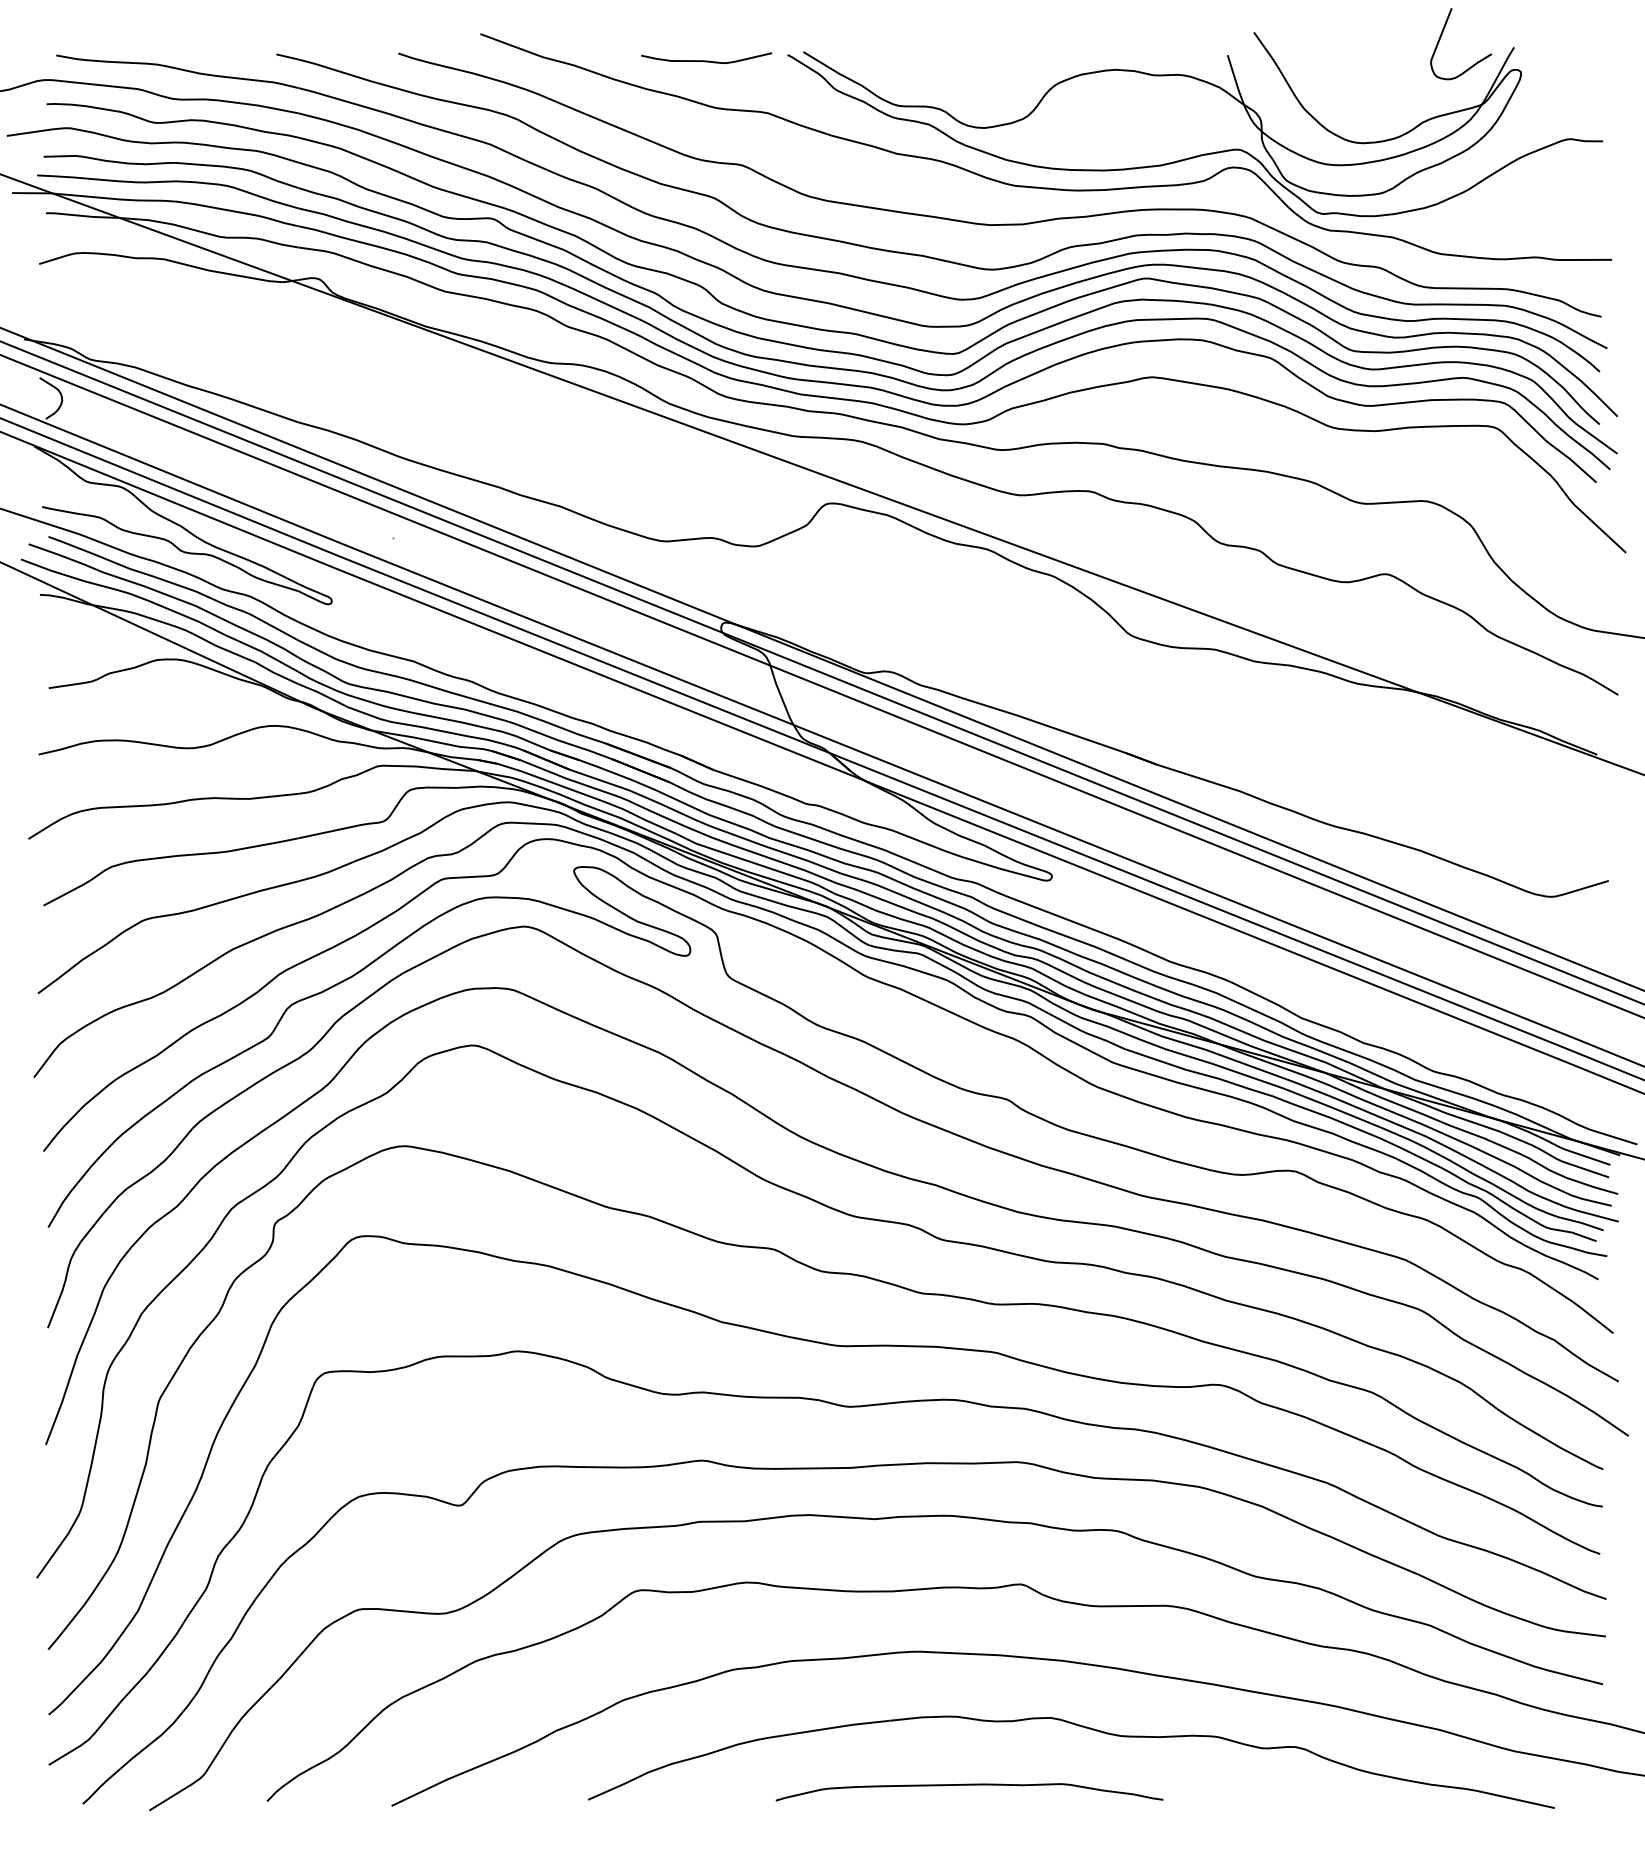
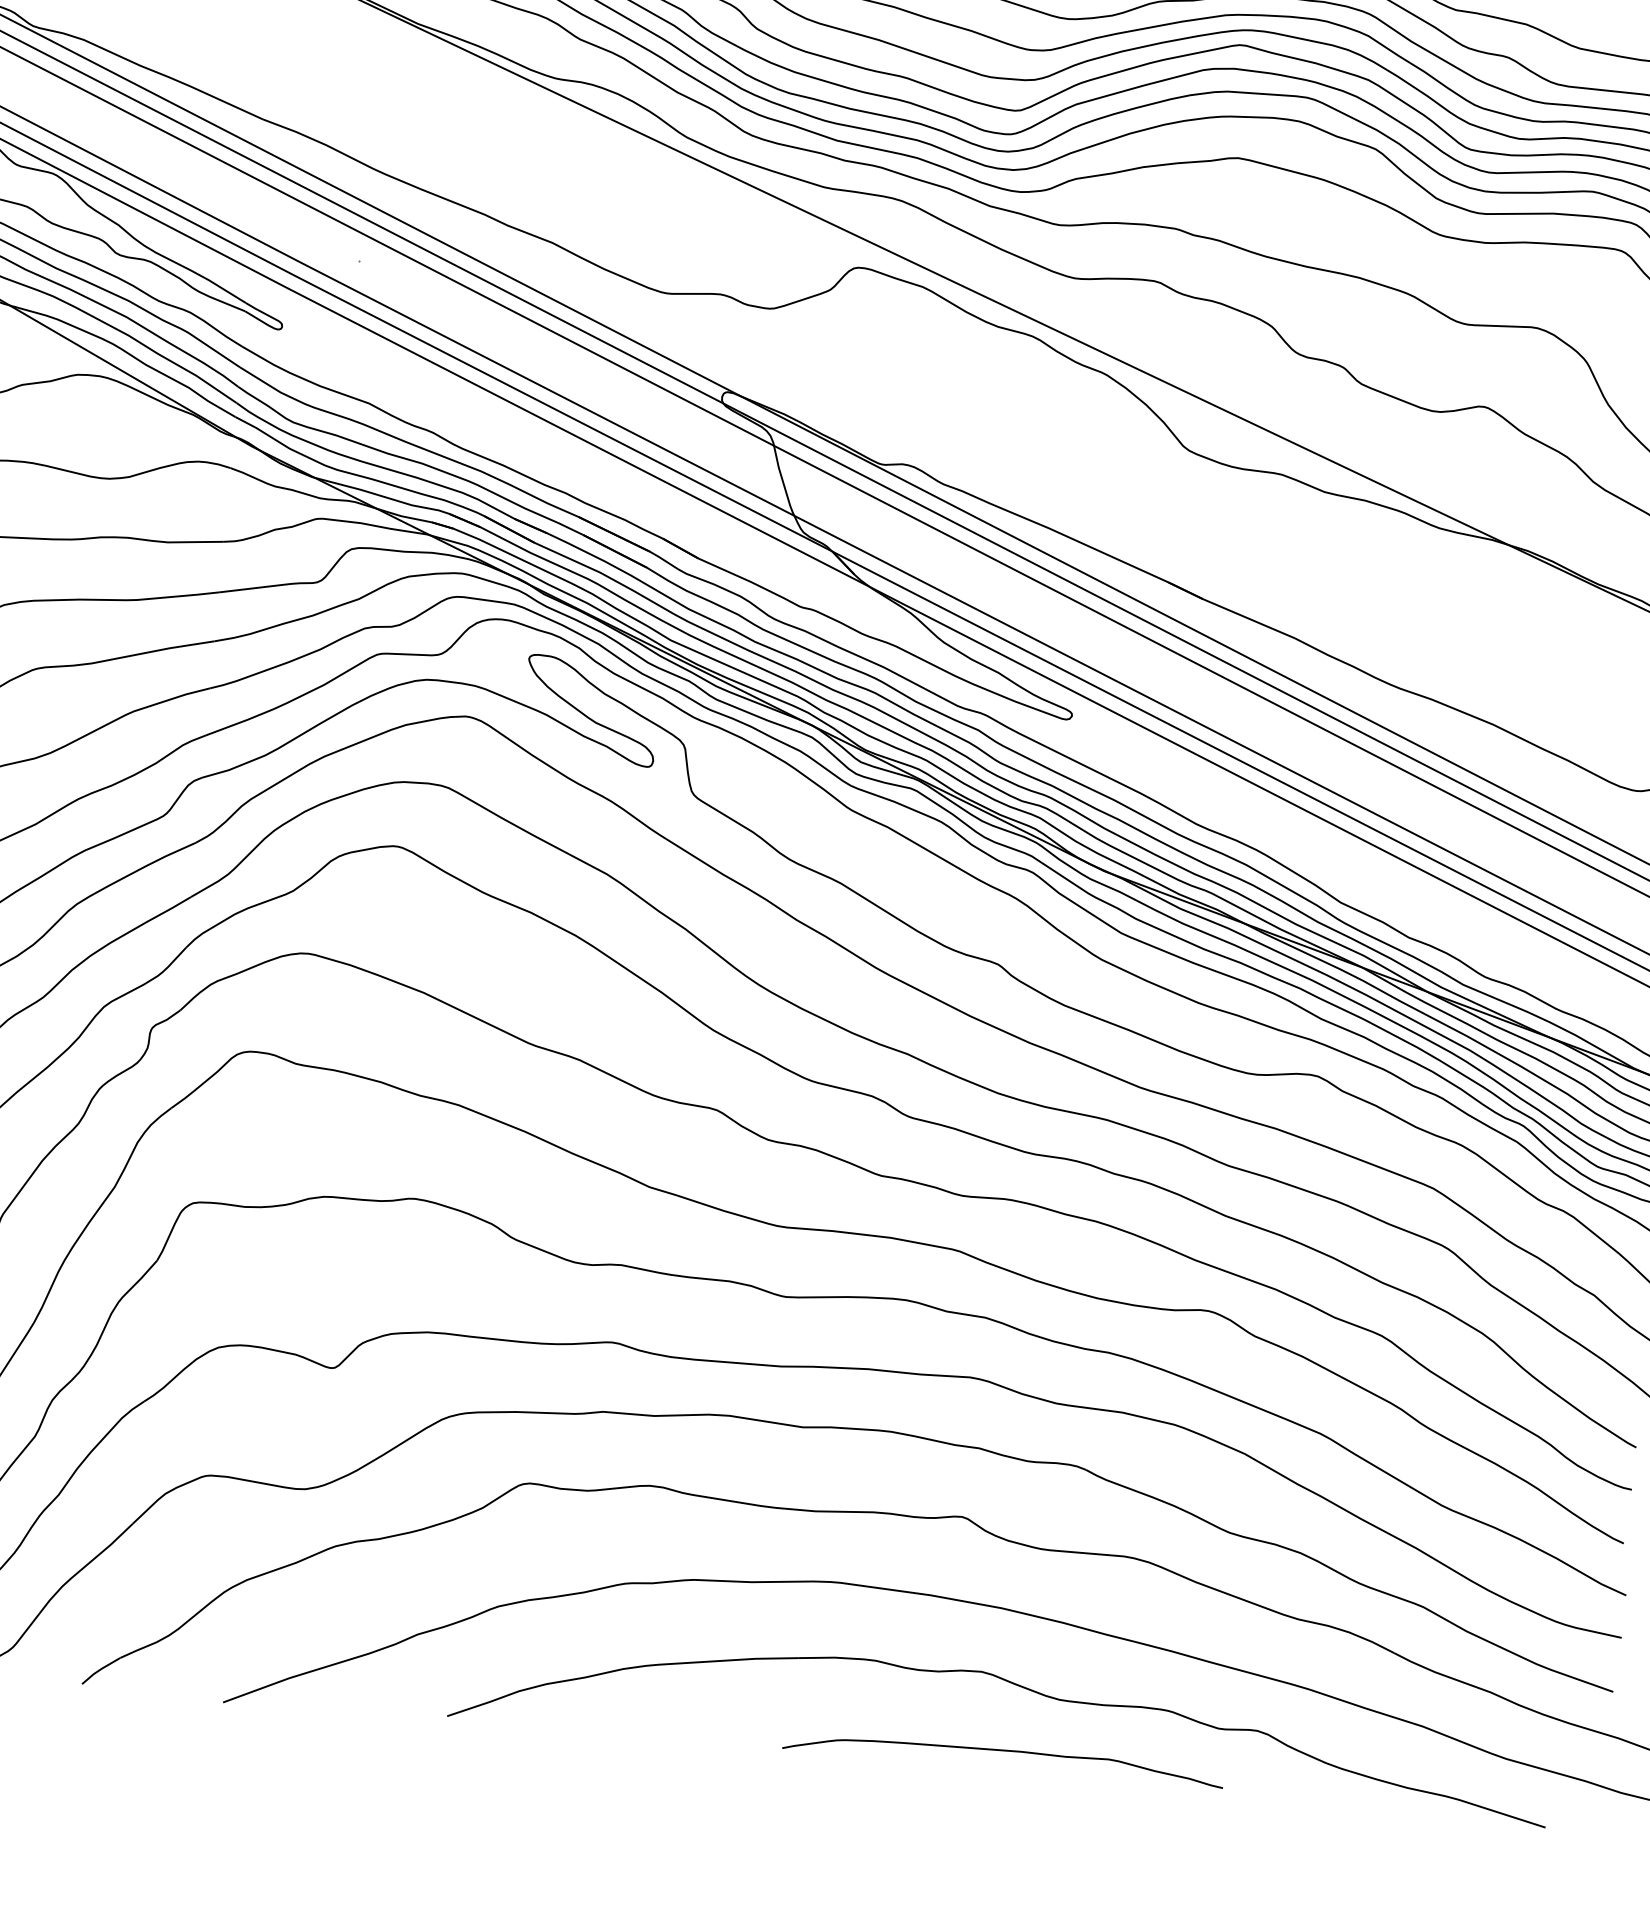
curve: (969, 1785) -> (1004, 1751), moved

